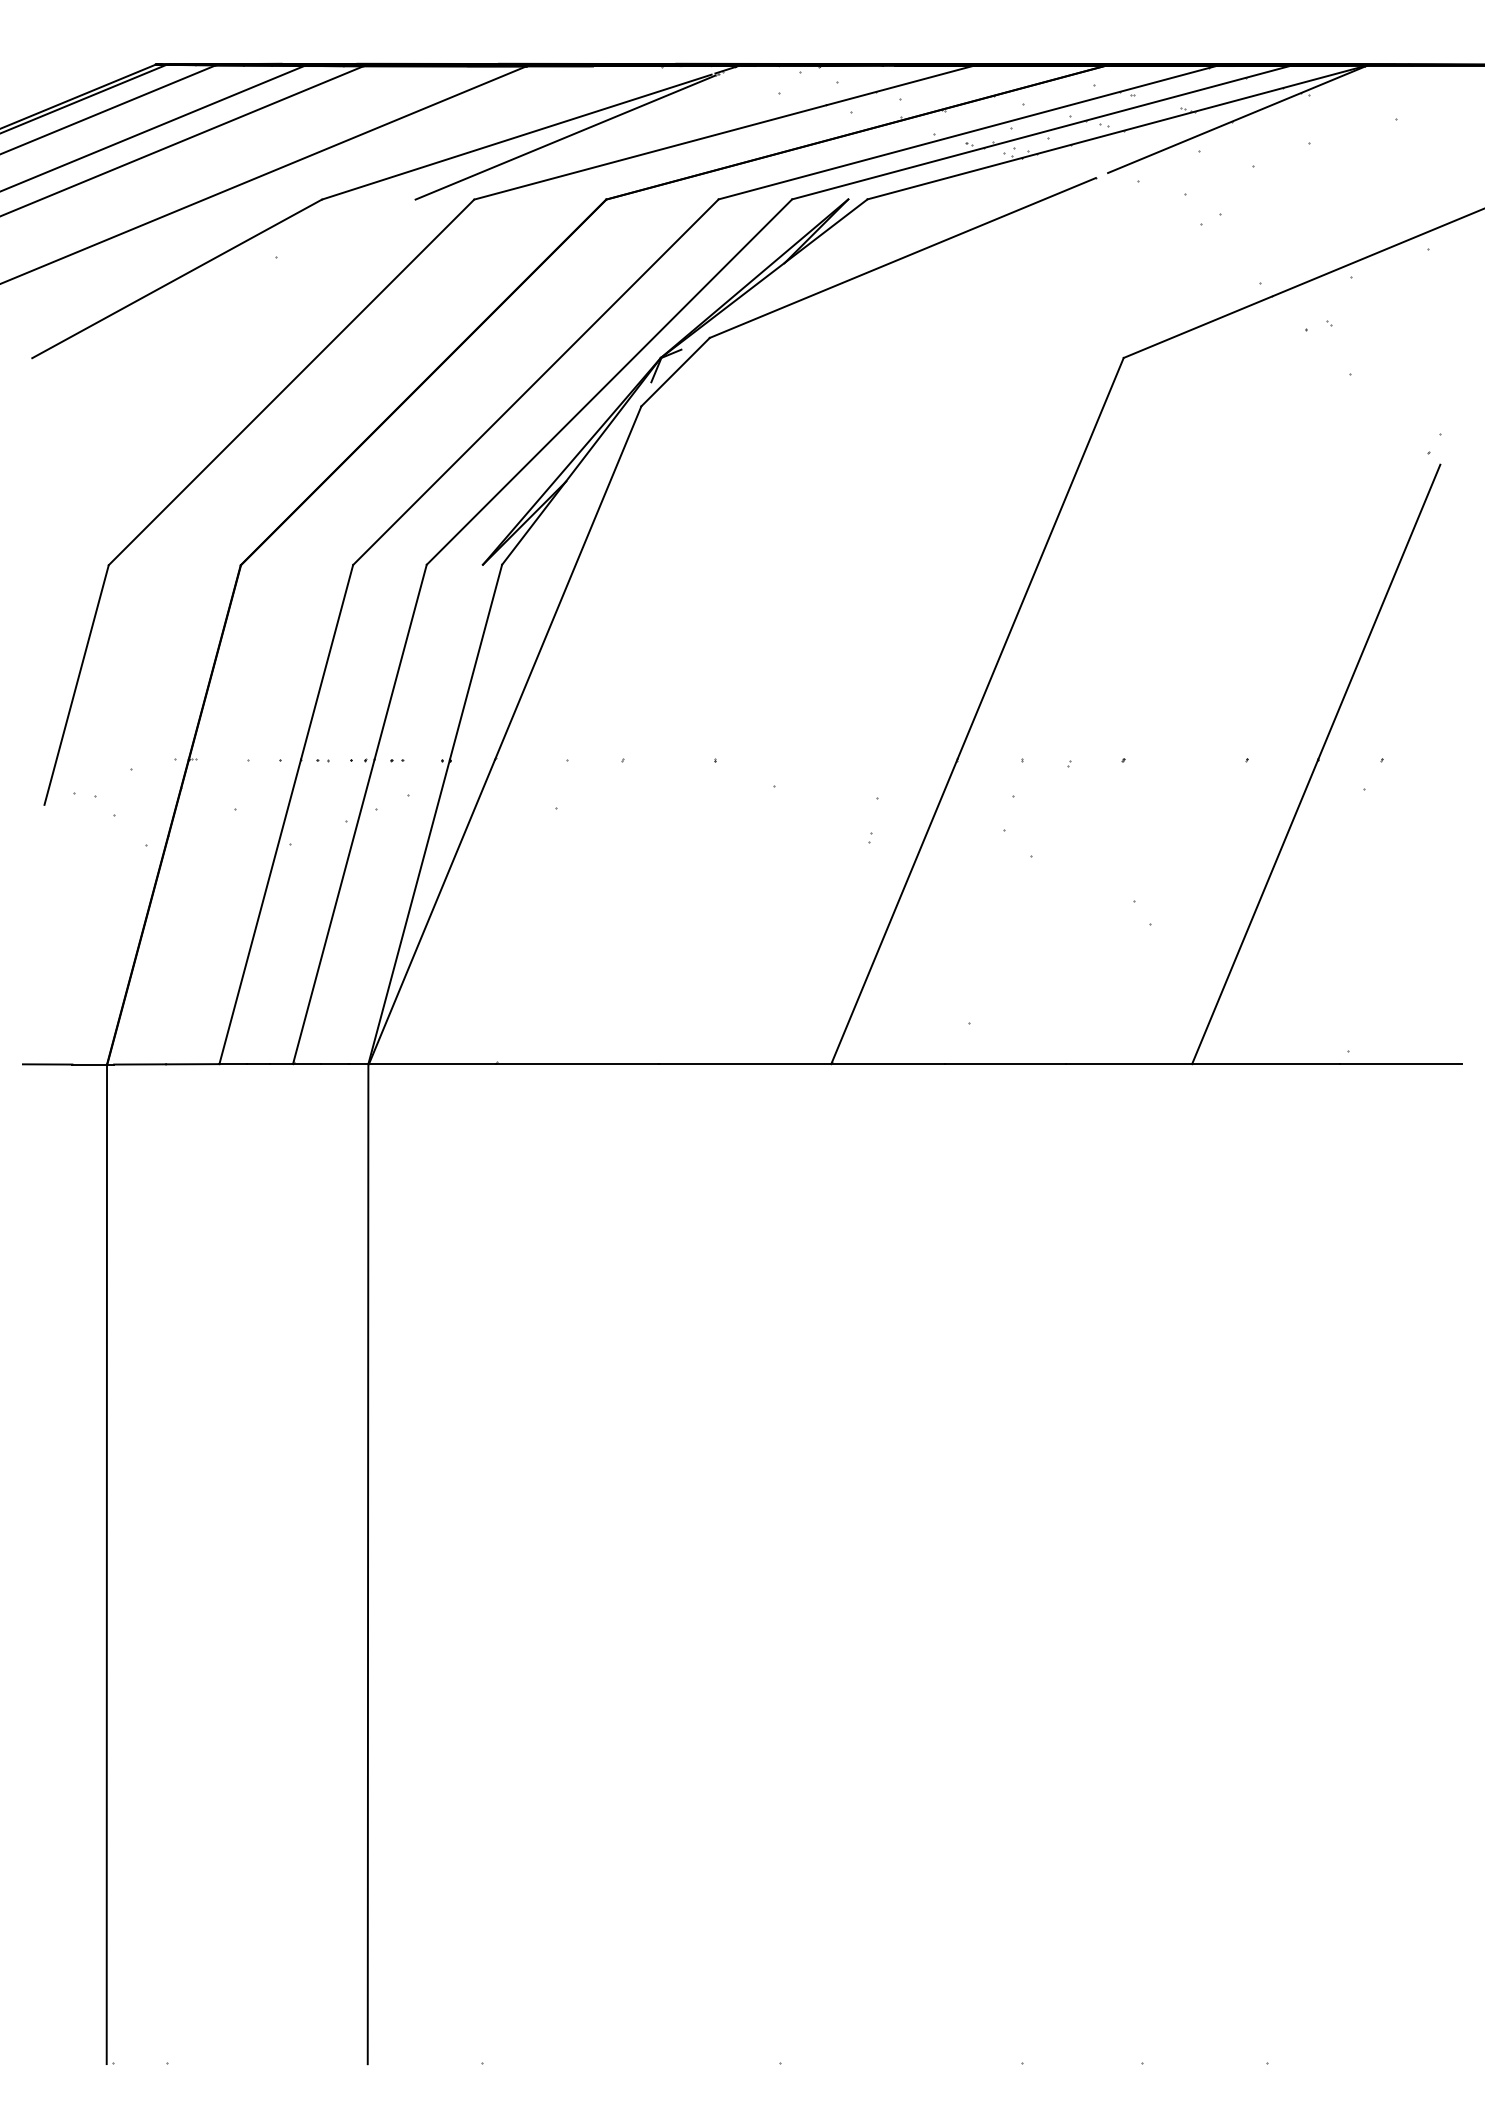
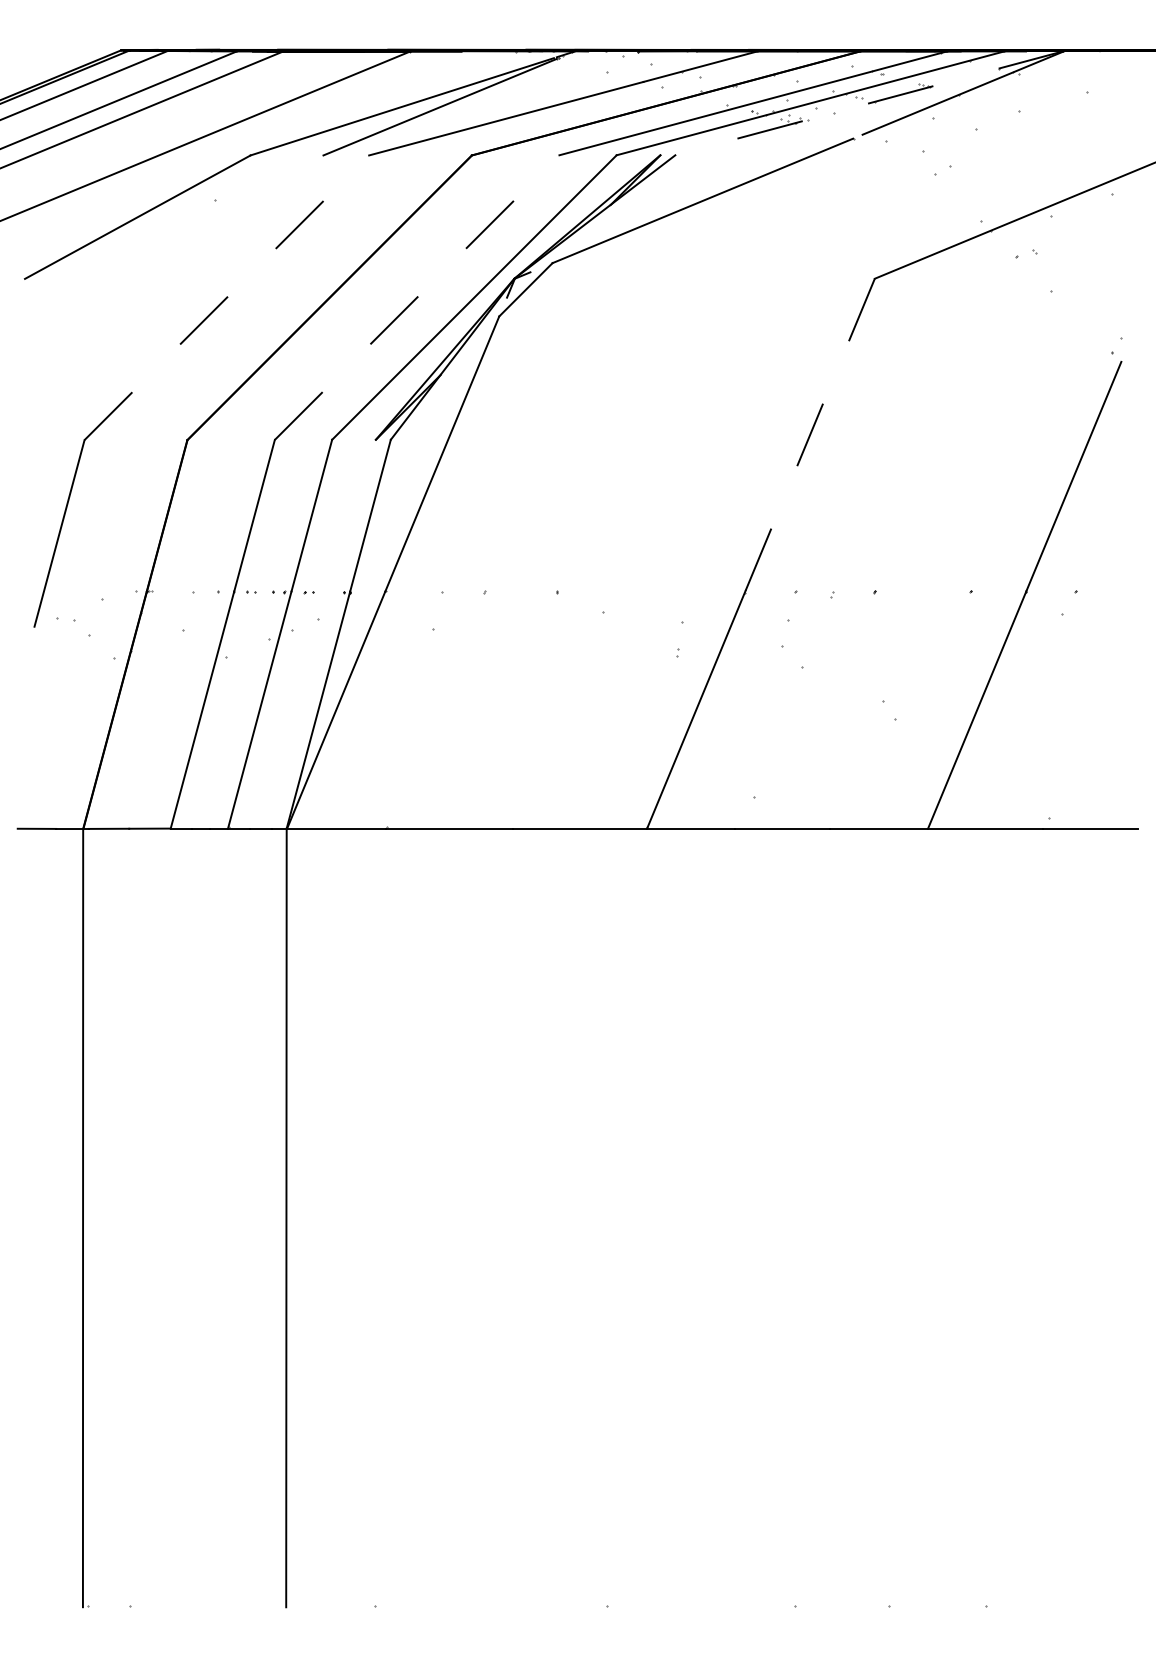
line: (1116, 132) -> (869, 103), solid -> dashed
line: (292, 382) -> (227, 297), solid -> dashed
line: (536, 382) -> (417, 297), solid -> dashed
line: (1041, 557) -> (810, 434), solid -> dashed

